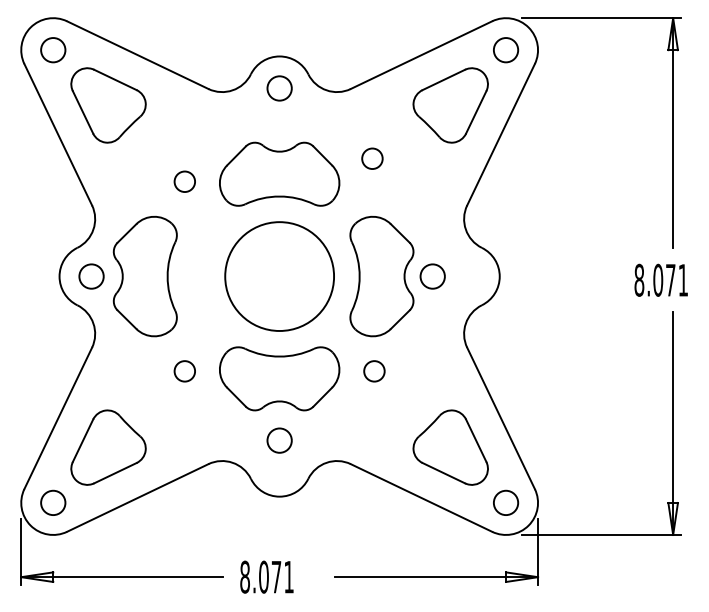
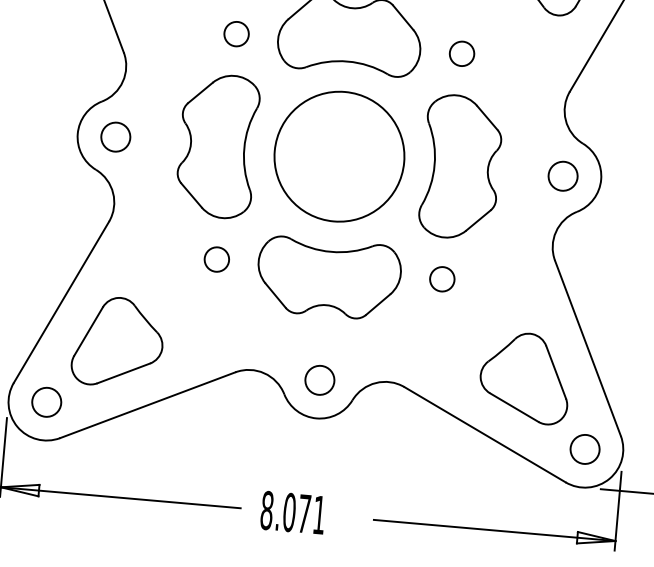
circle: (372, 158) -> (462, 53), moved
part: (144, 276) -> (216, 145), moved
circle: (432, 276) -> (562, 176), moved
circle: (279, 440) -> (319, 380), moved

